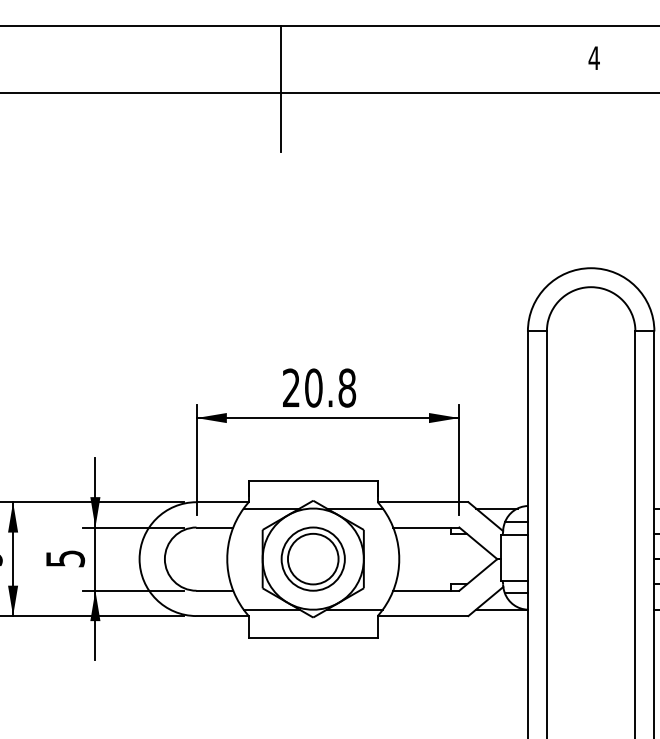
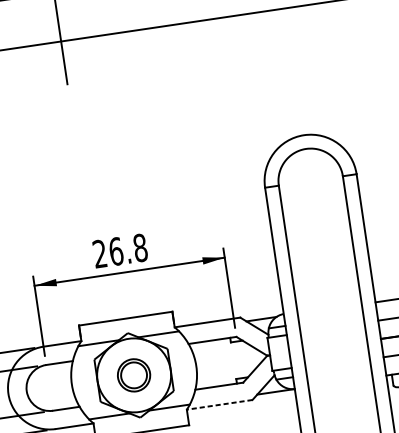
text: (313, 387) -> (115, 251), 20.8 -> 26.8
part: (312, 558) -> (133, 375), size x0.7
line: (422, 616) -> (219, 405), solid -> dashed

